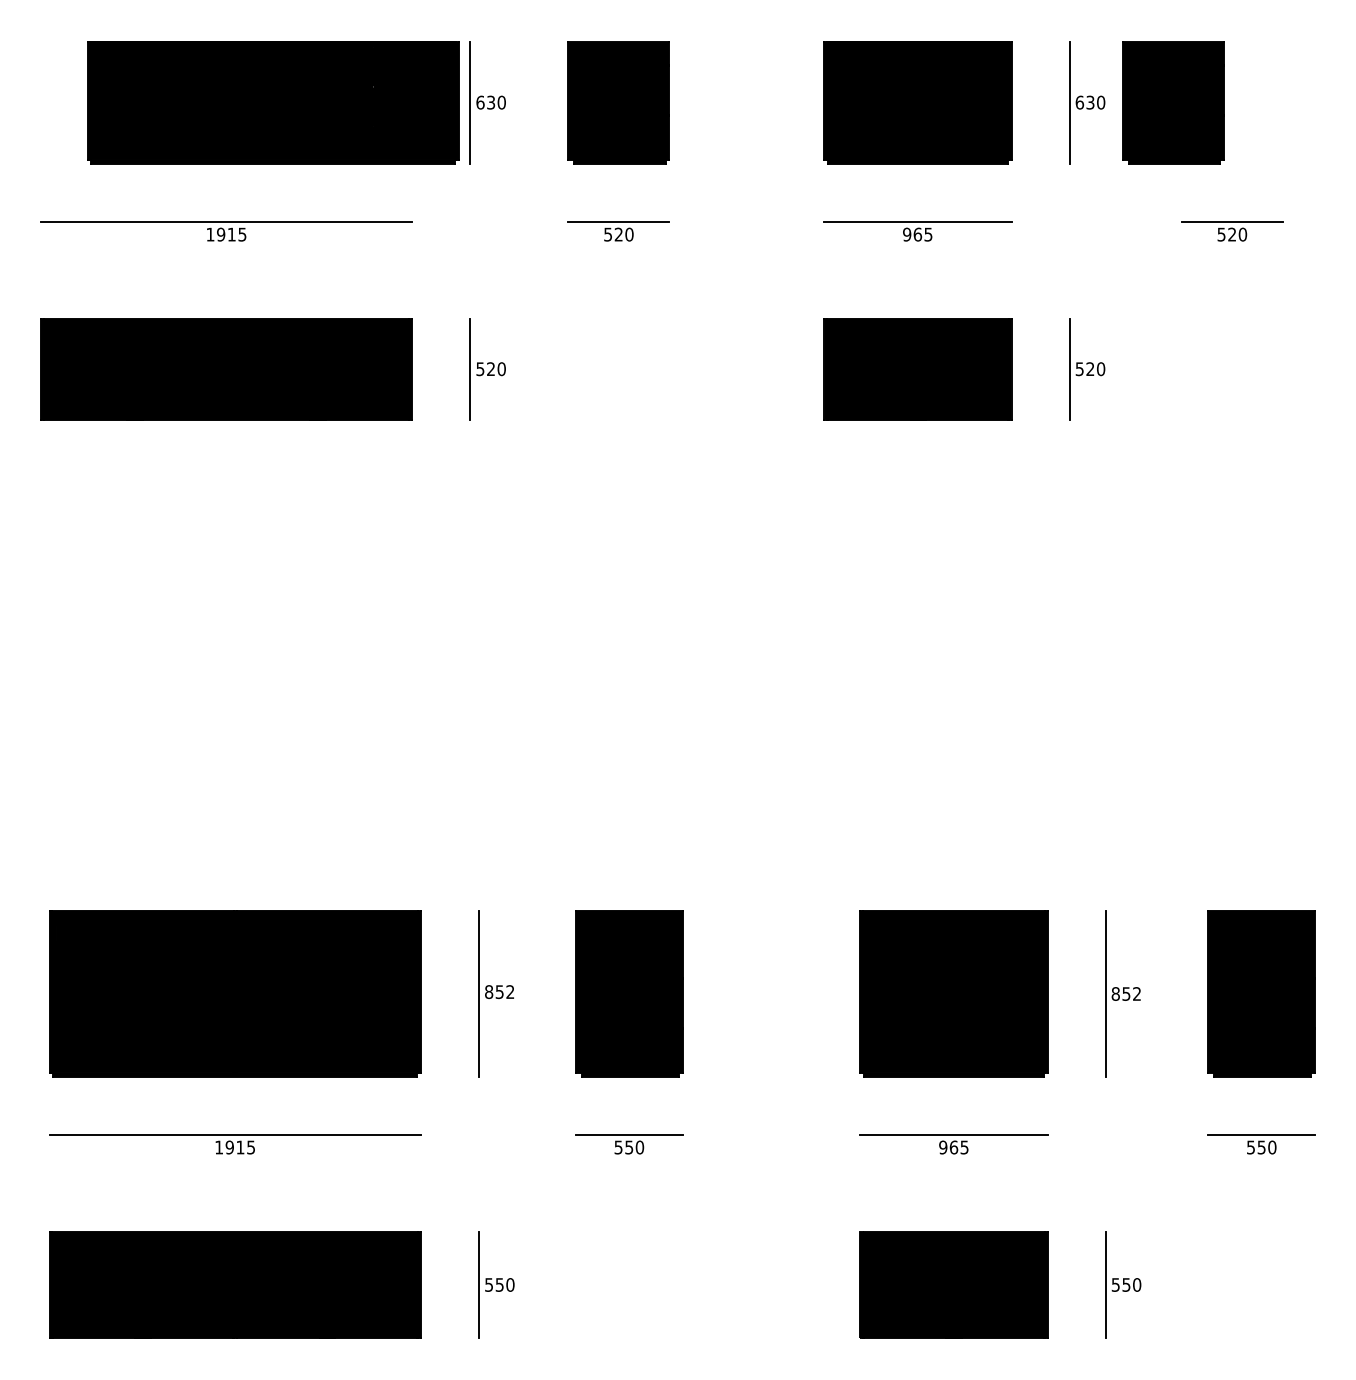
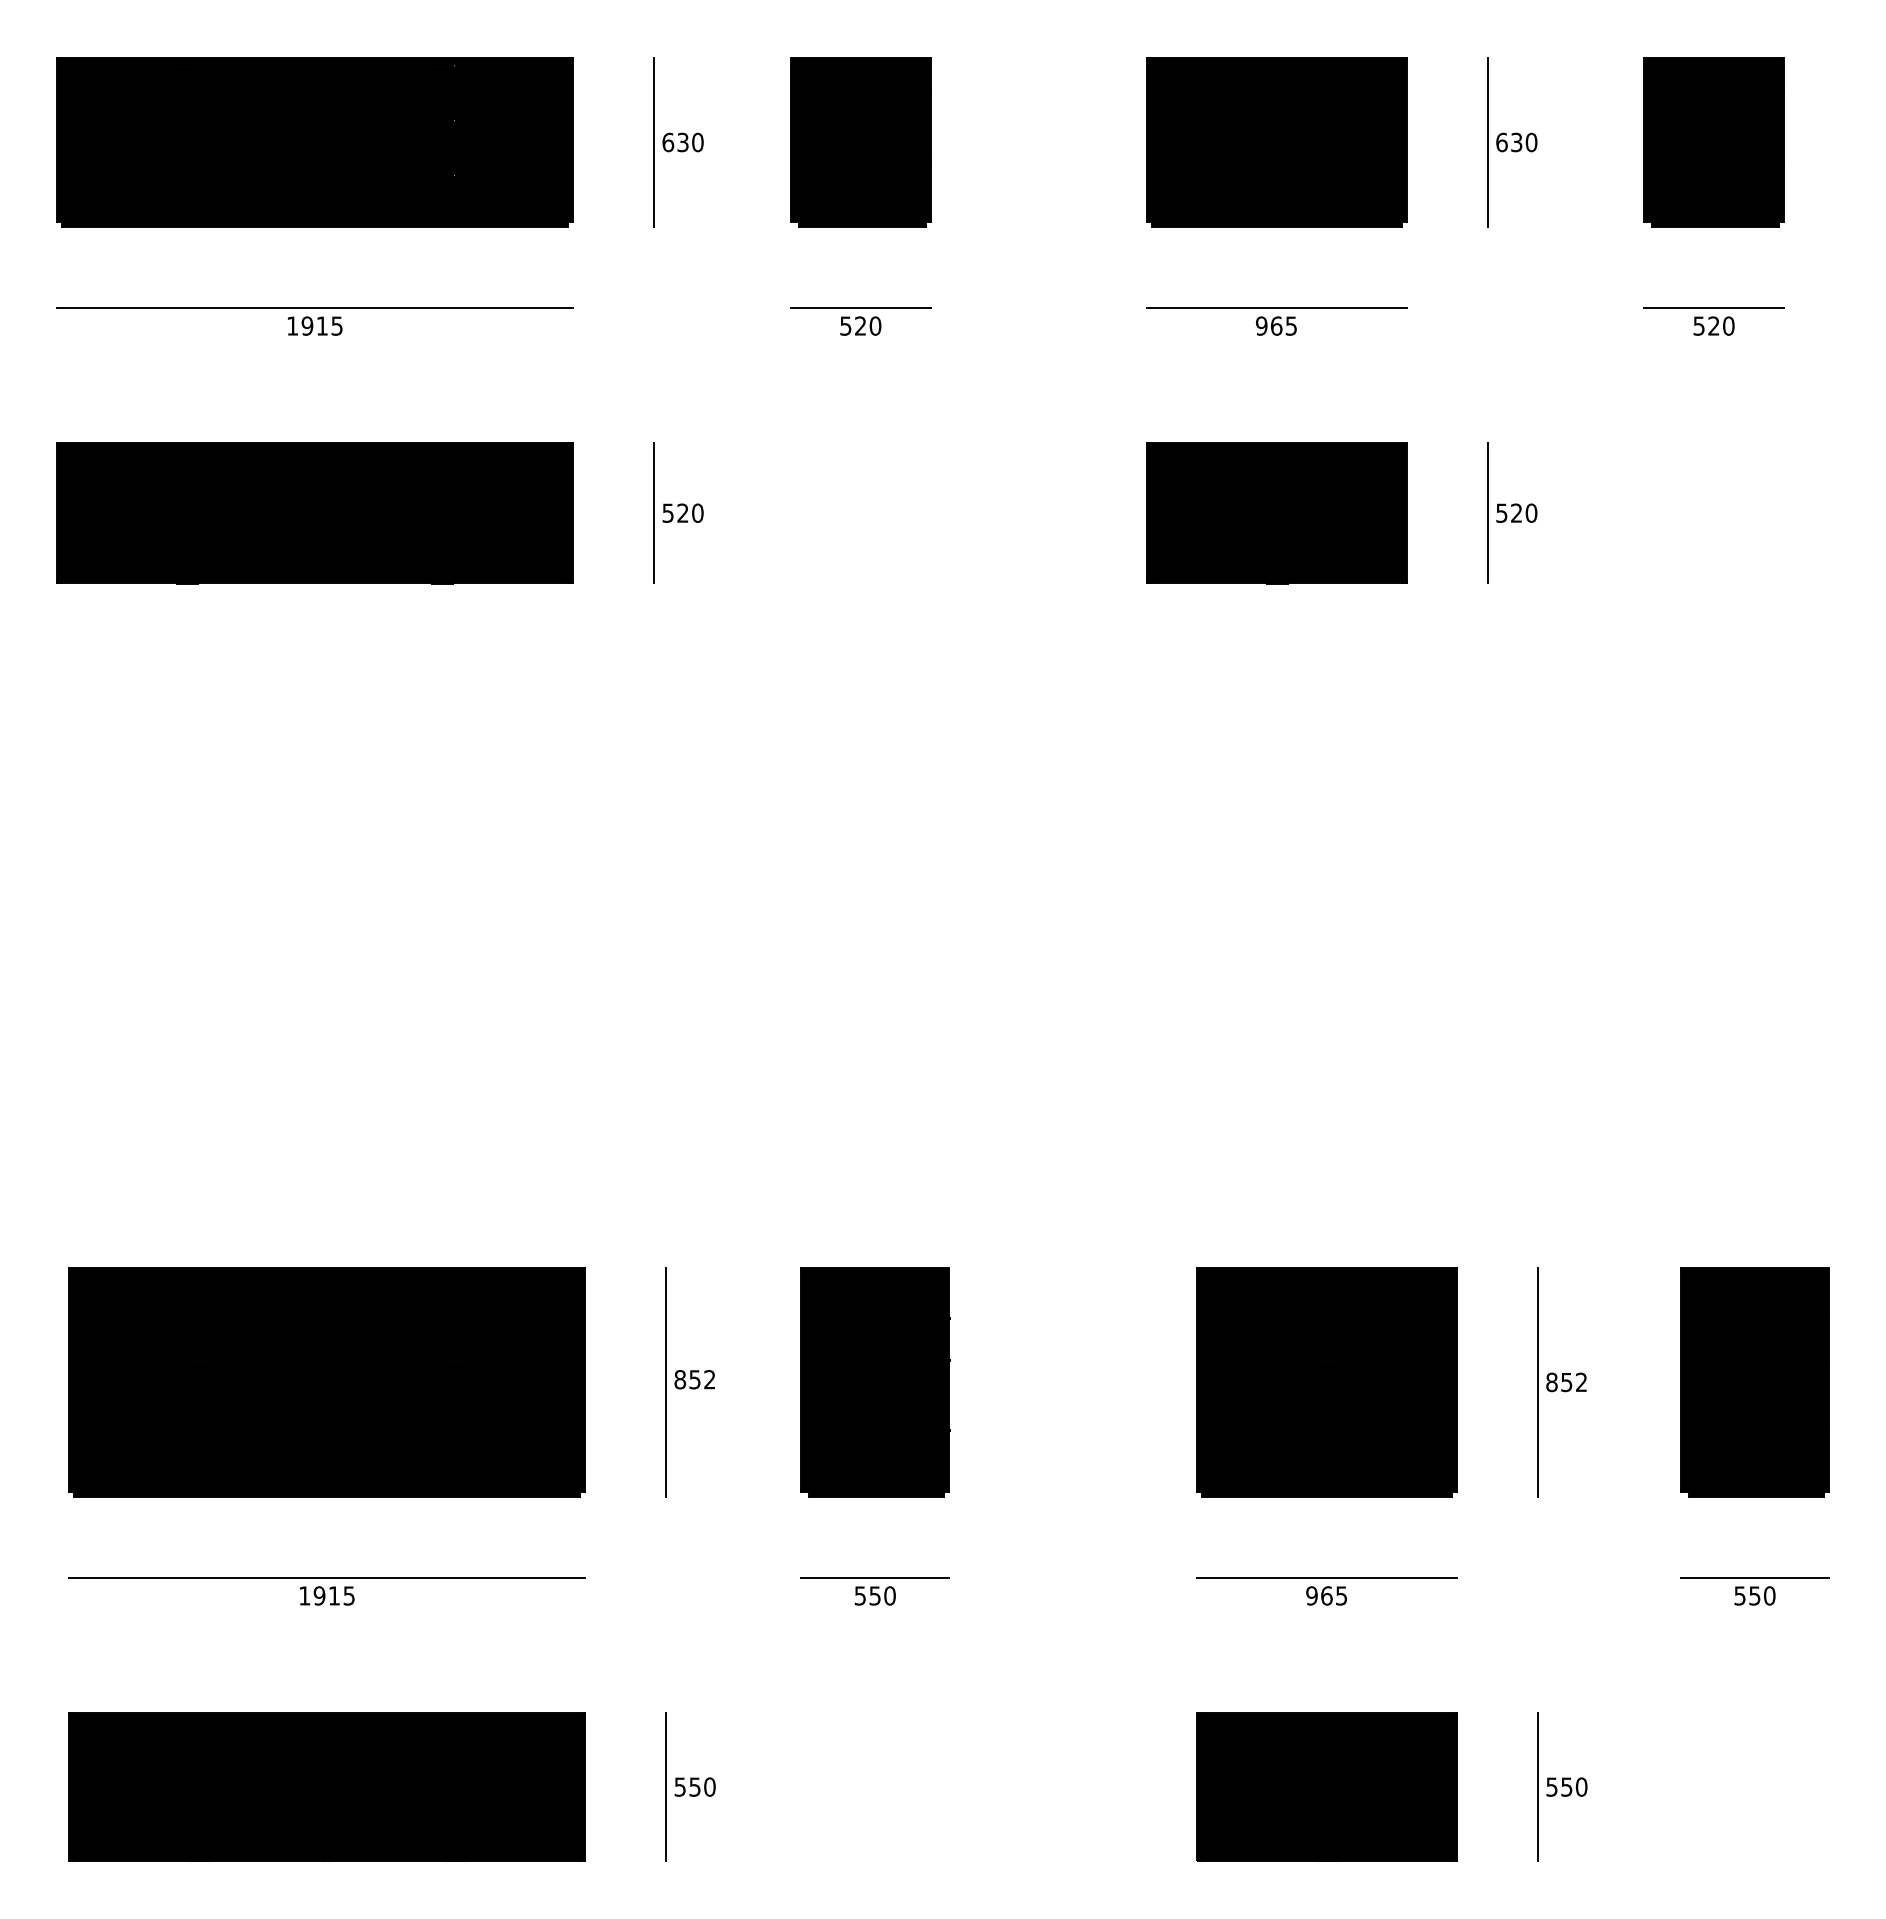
part: (272, 102) -> (314, 142), moved
part: (1172, 102) -> (1713, 142), moved

